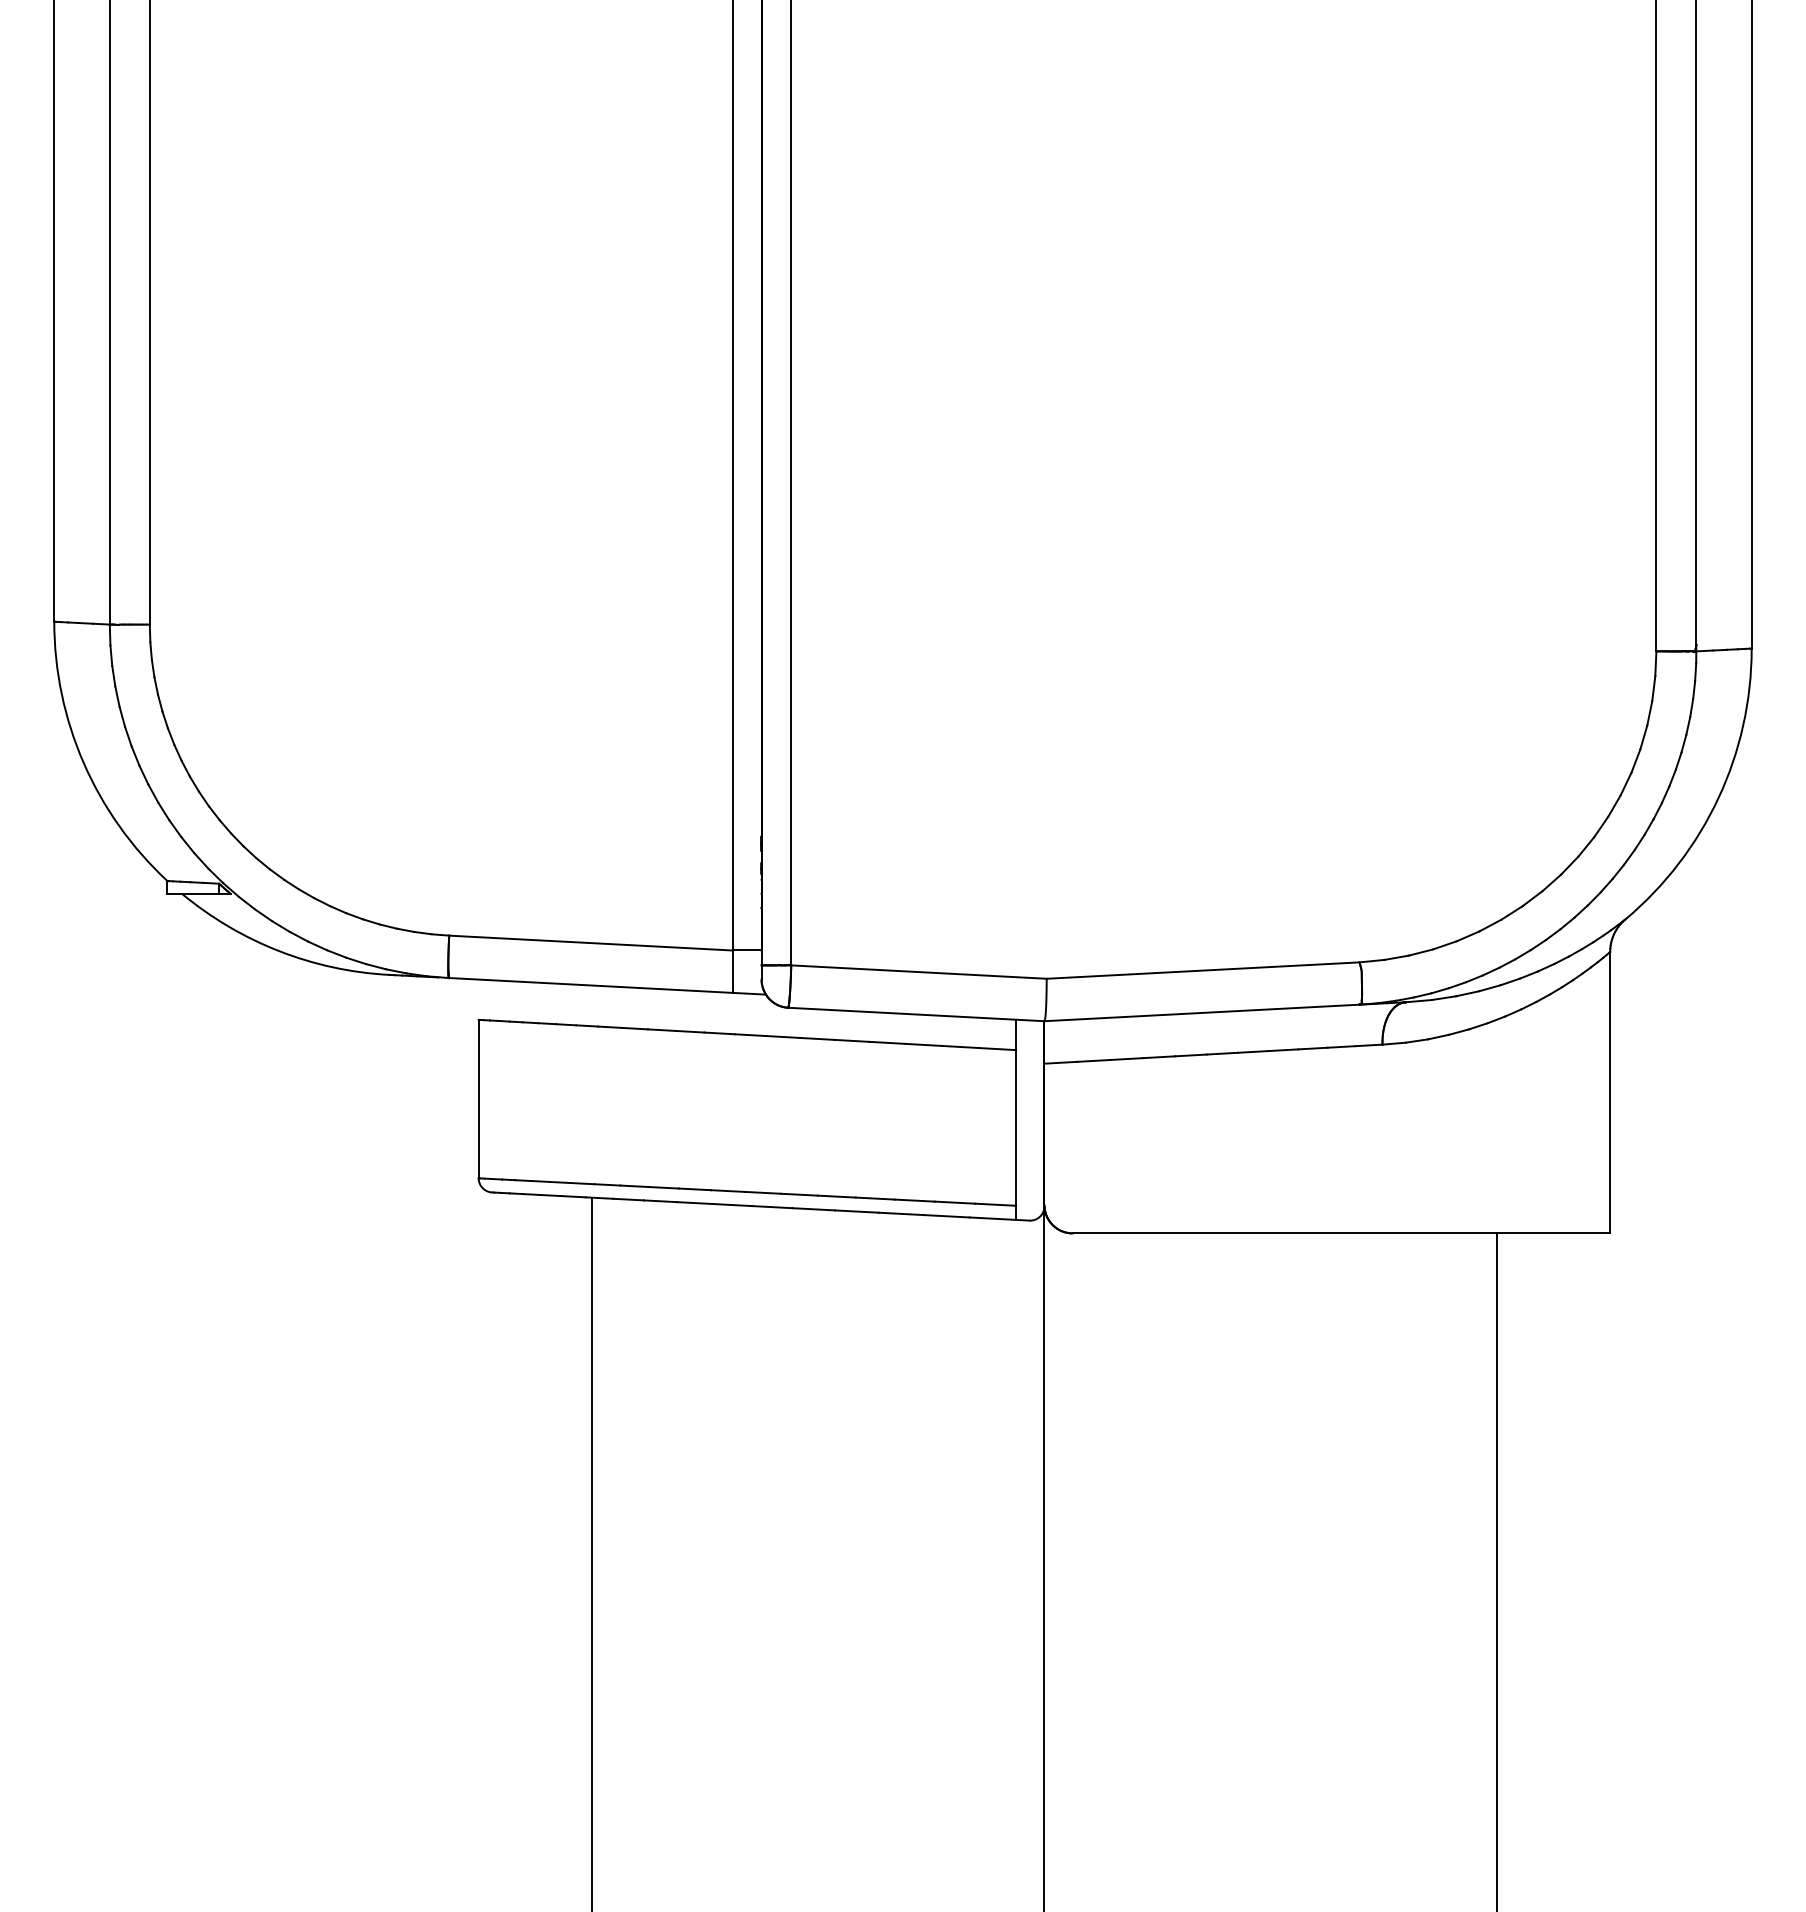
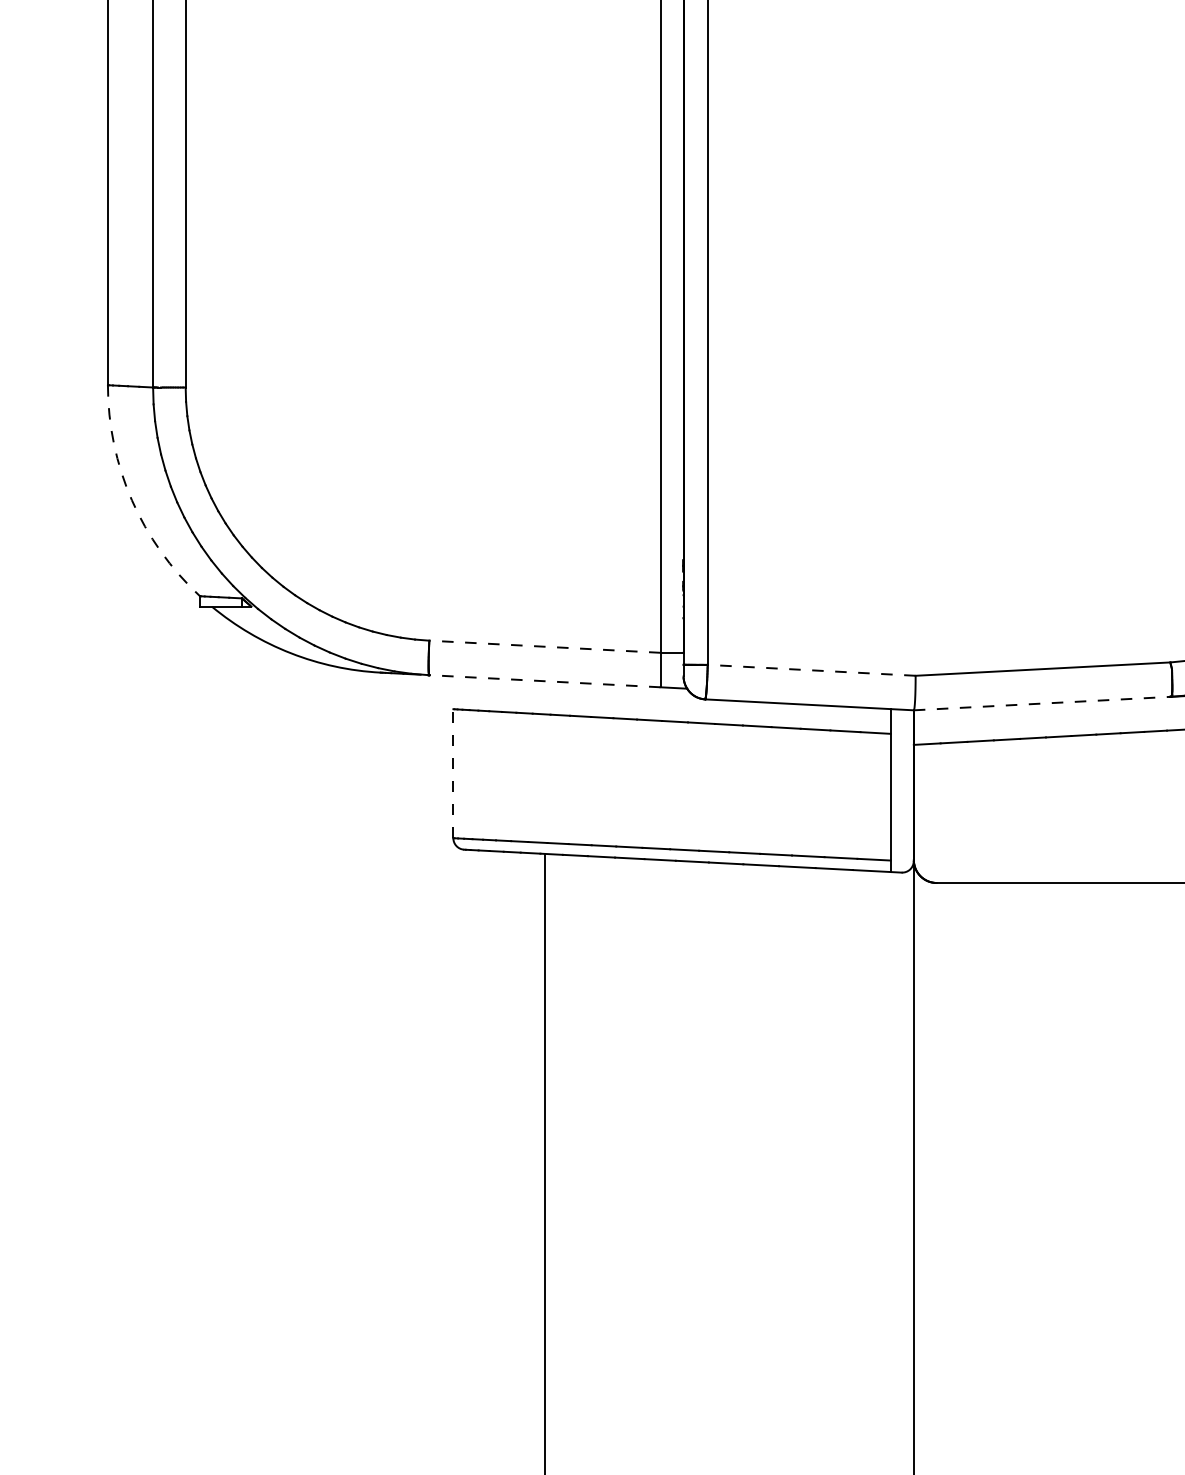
arc: (83, 763) -> (131, 500), solid -> dashed
line: (590, 943) -> (544, 647), solid -> dashed
line: (918, 972) -> (811, 670), solid -> dashed
line: (590, 985) -> (544, 681), solid -> dashed
line: (1202, 1012) -> (1042, 703), solid -> dashed
line: (478, 1098) -> (453, 773), solid -> dashed

